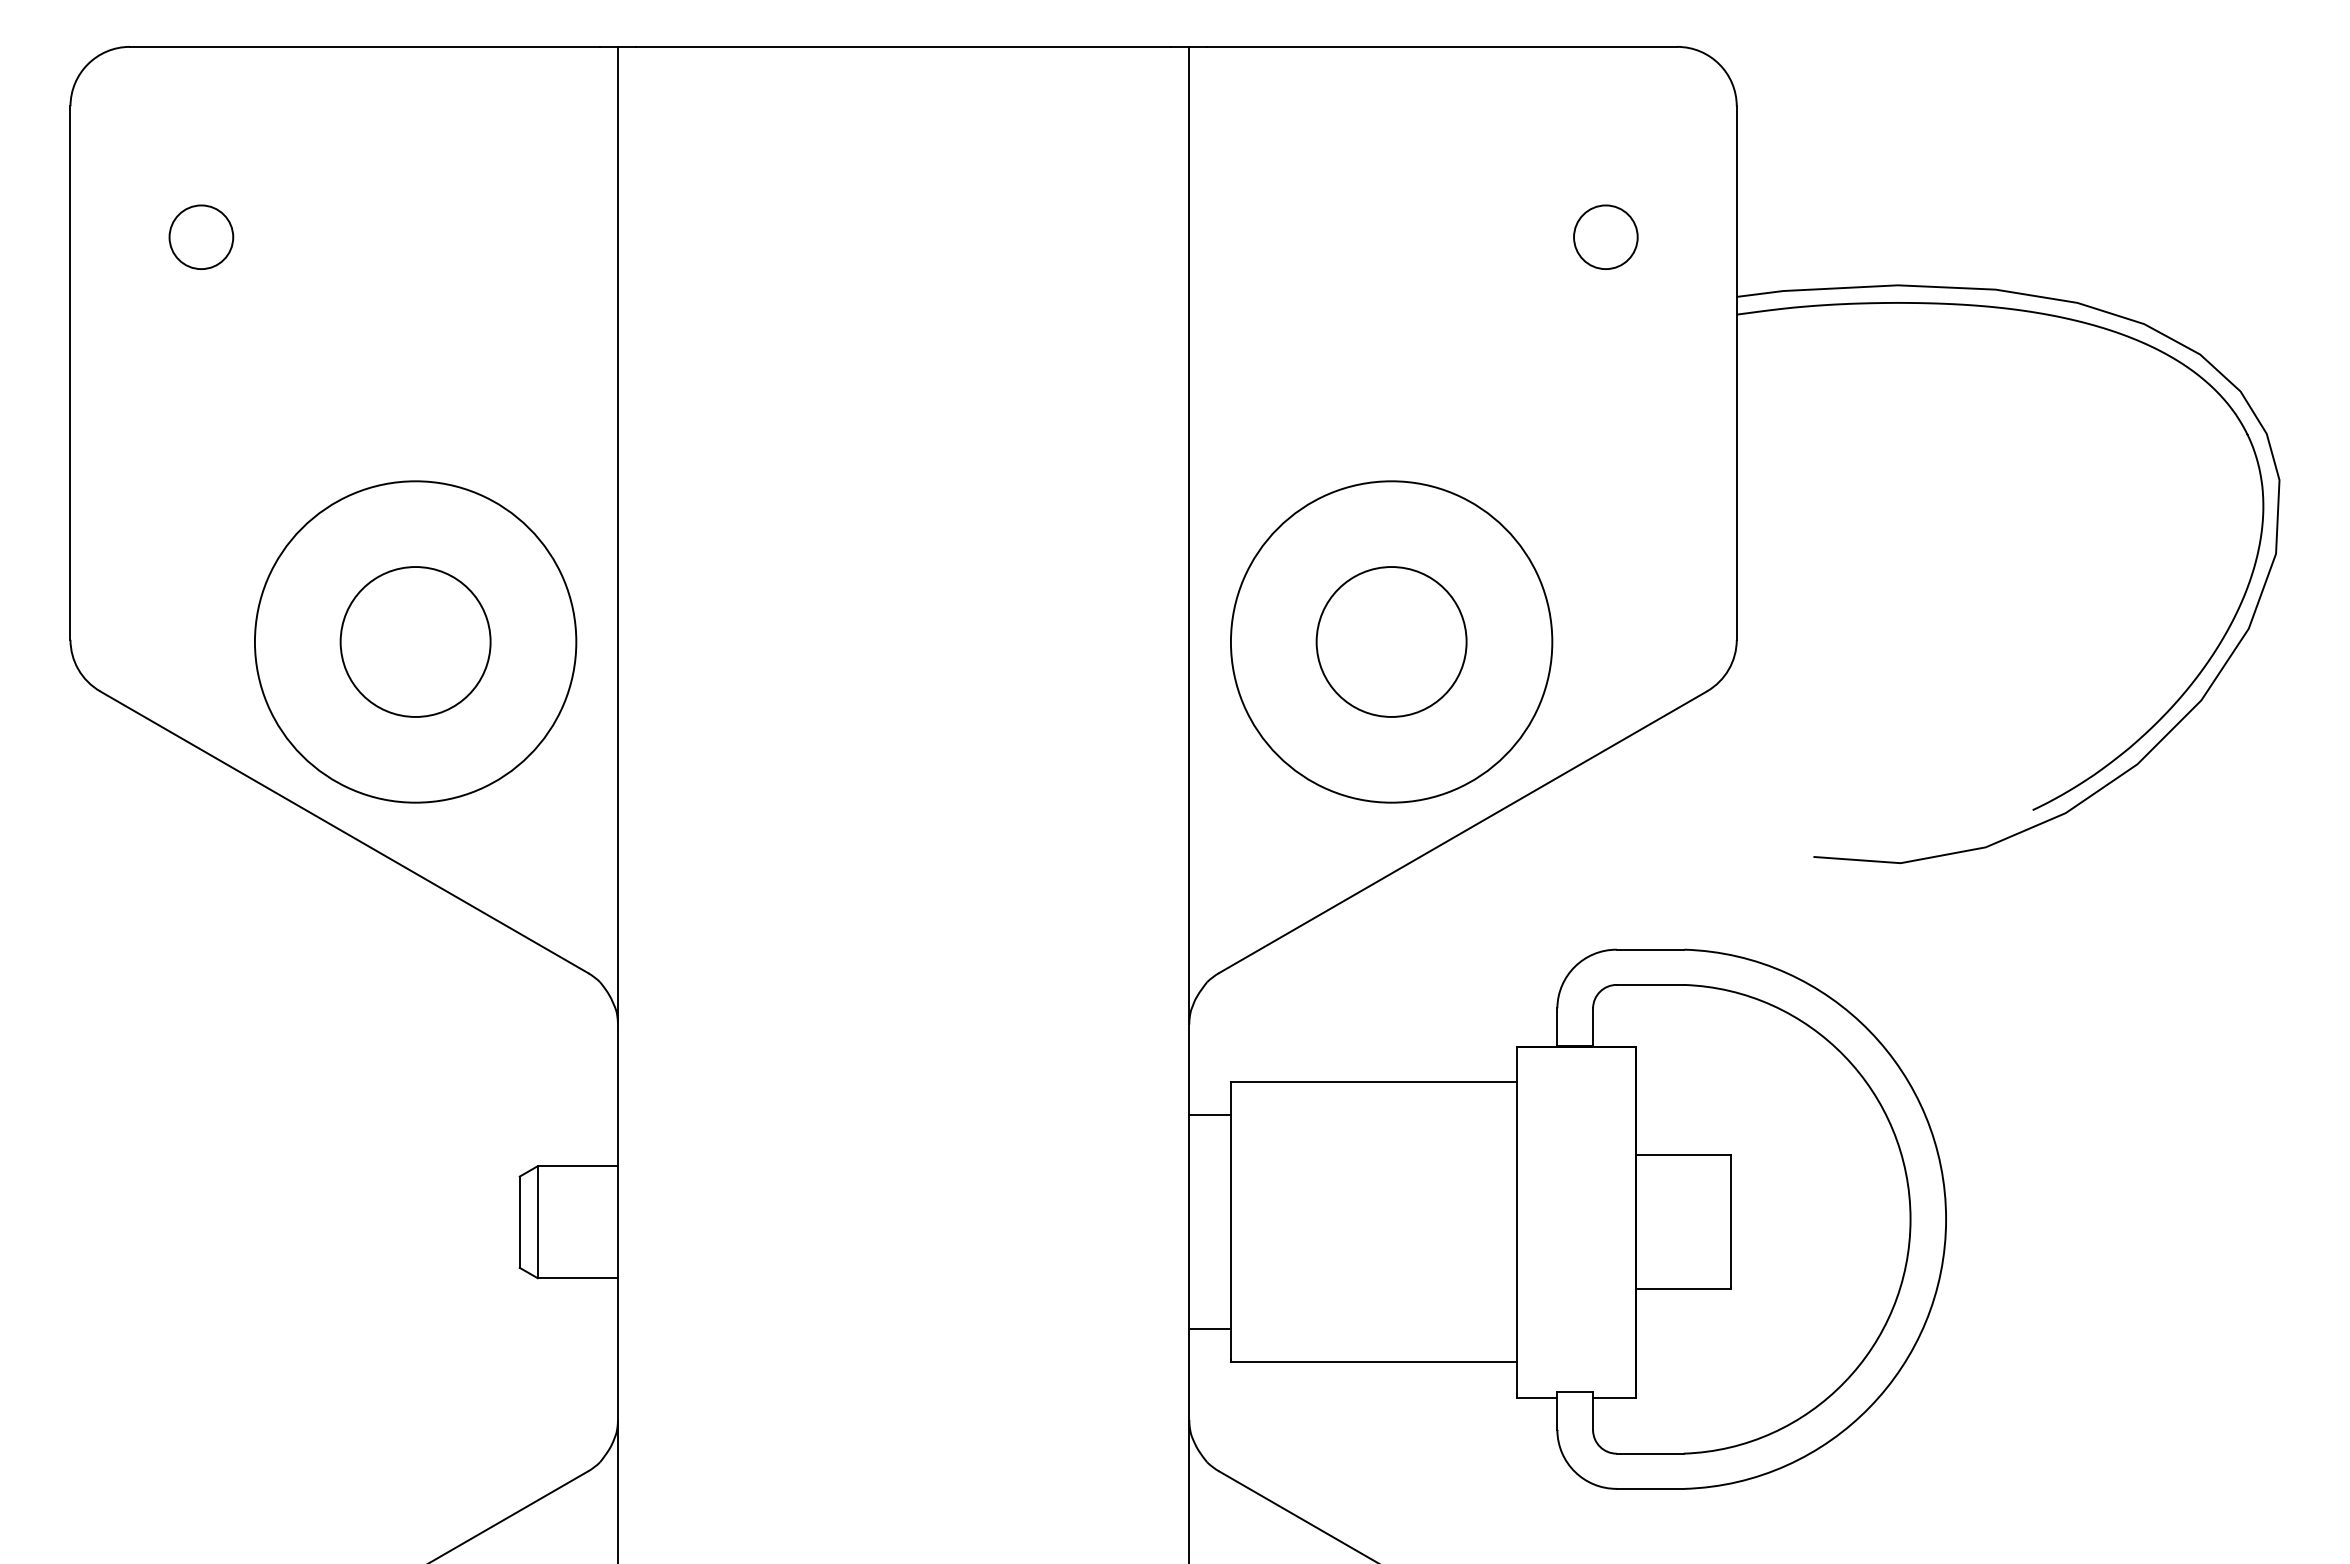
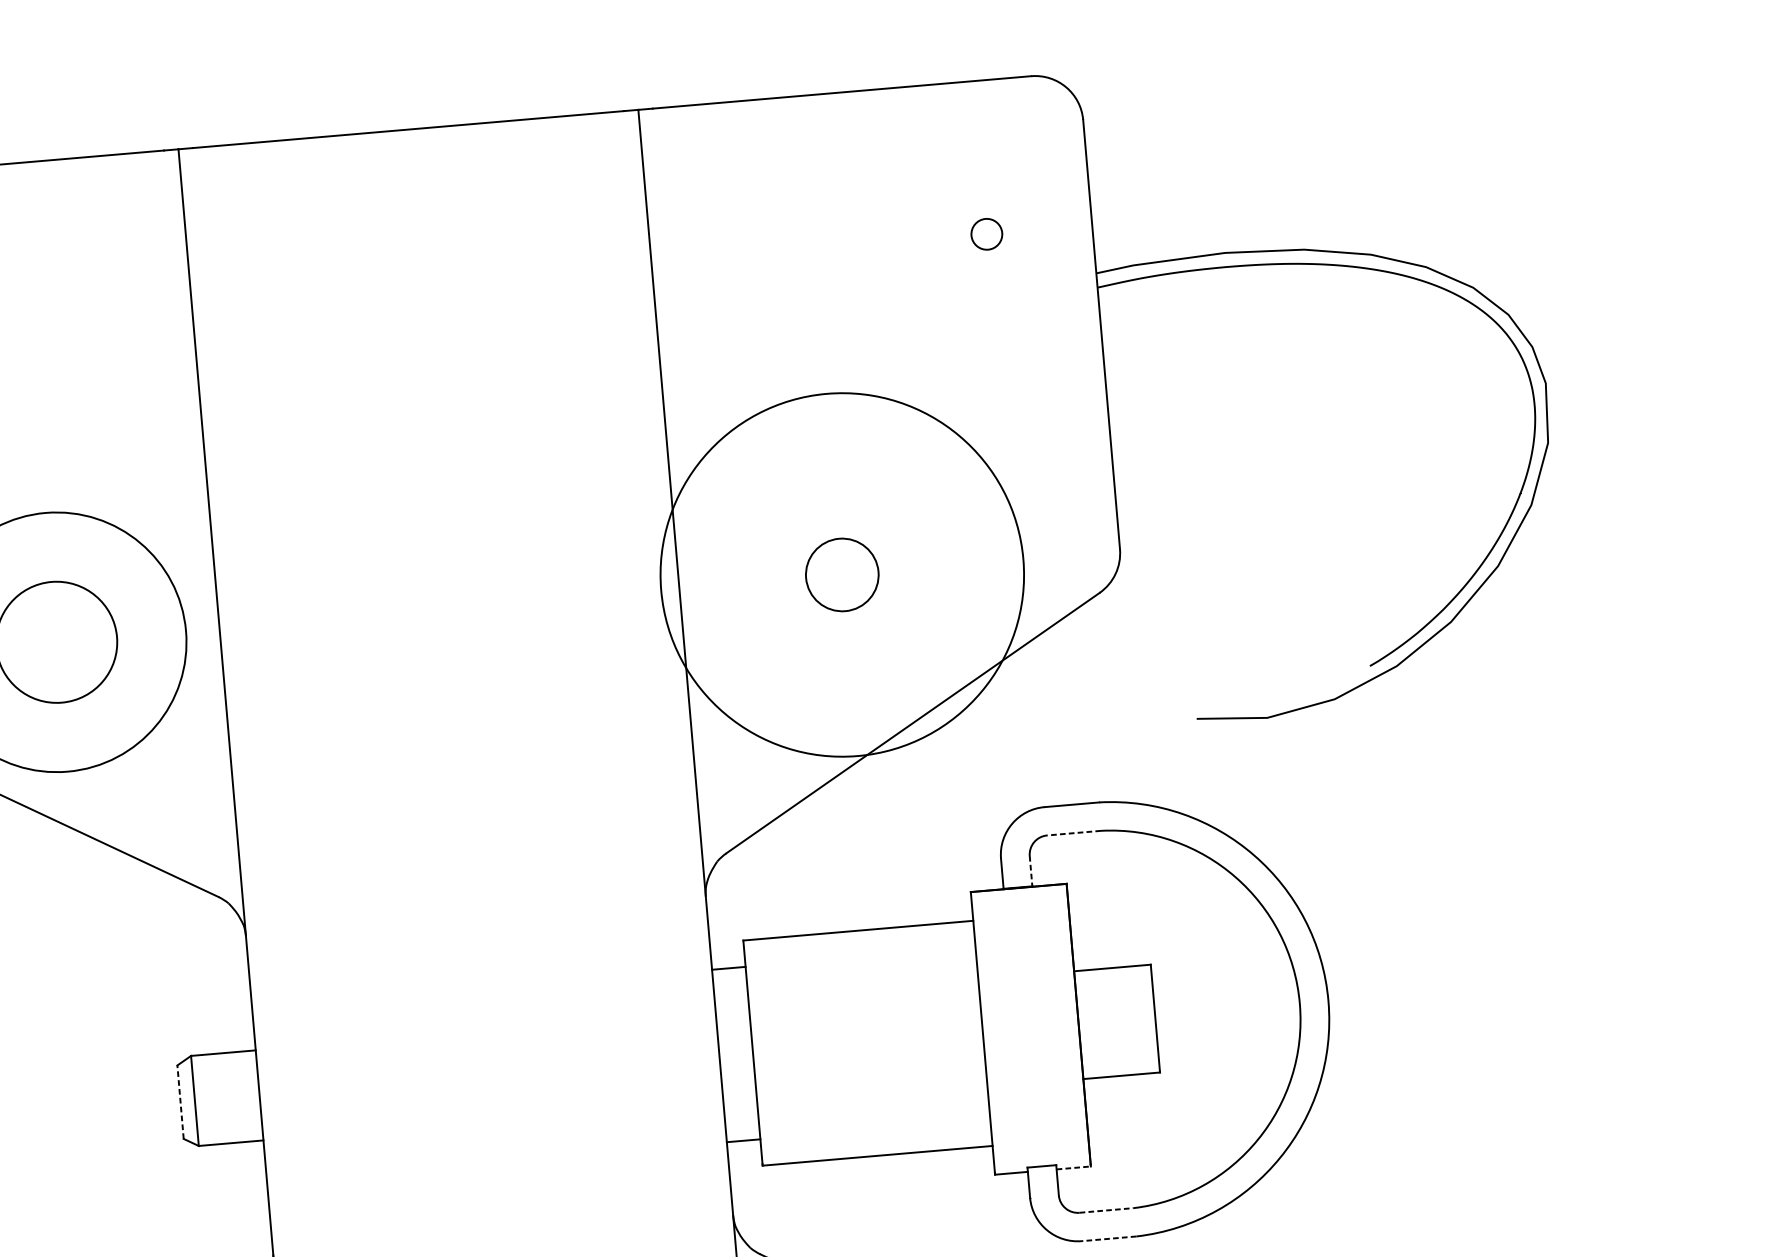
circle: (1605, 236) -> (986, 233), size x0.6
circle: (1391, 641) -> (842, 574), size x0.6
circle: (1391, 641) -> (842, 574), size x1.4
line: (1649, 984) -> (1073, 832), solid -> dashed
line: (1593, 1027) -> (1031, 871), solid -> dashed
line: (519, 1222) -> (180, 1102), solid -> dashed
line: (1614, 1397) -> (1073, 1167), solid -> dashed
line: (1650, 1453) -> (1106, 1210), solid -> dashed
line: (1650, 1488) -> (1109, 1238), solid -> dashed

